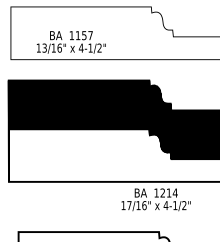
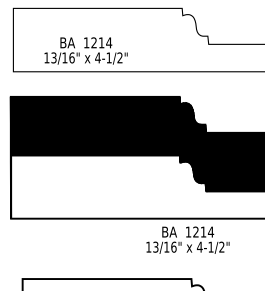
text: (84, 35) -> (101, 42), 1157 -> 1214
text: (129, 205) -> (155, 246), 17/16" -> 13/16"

